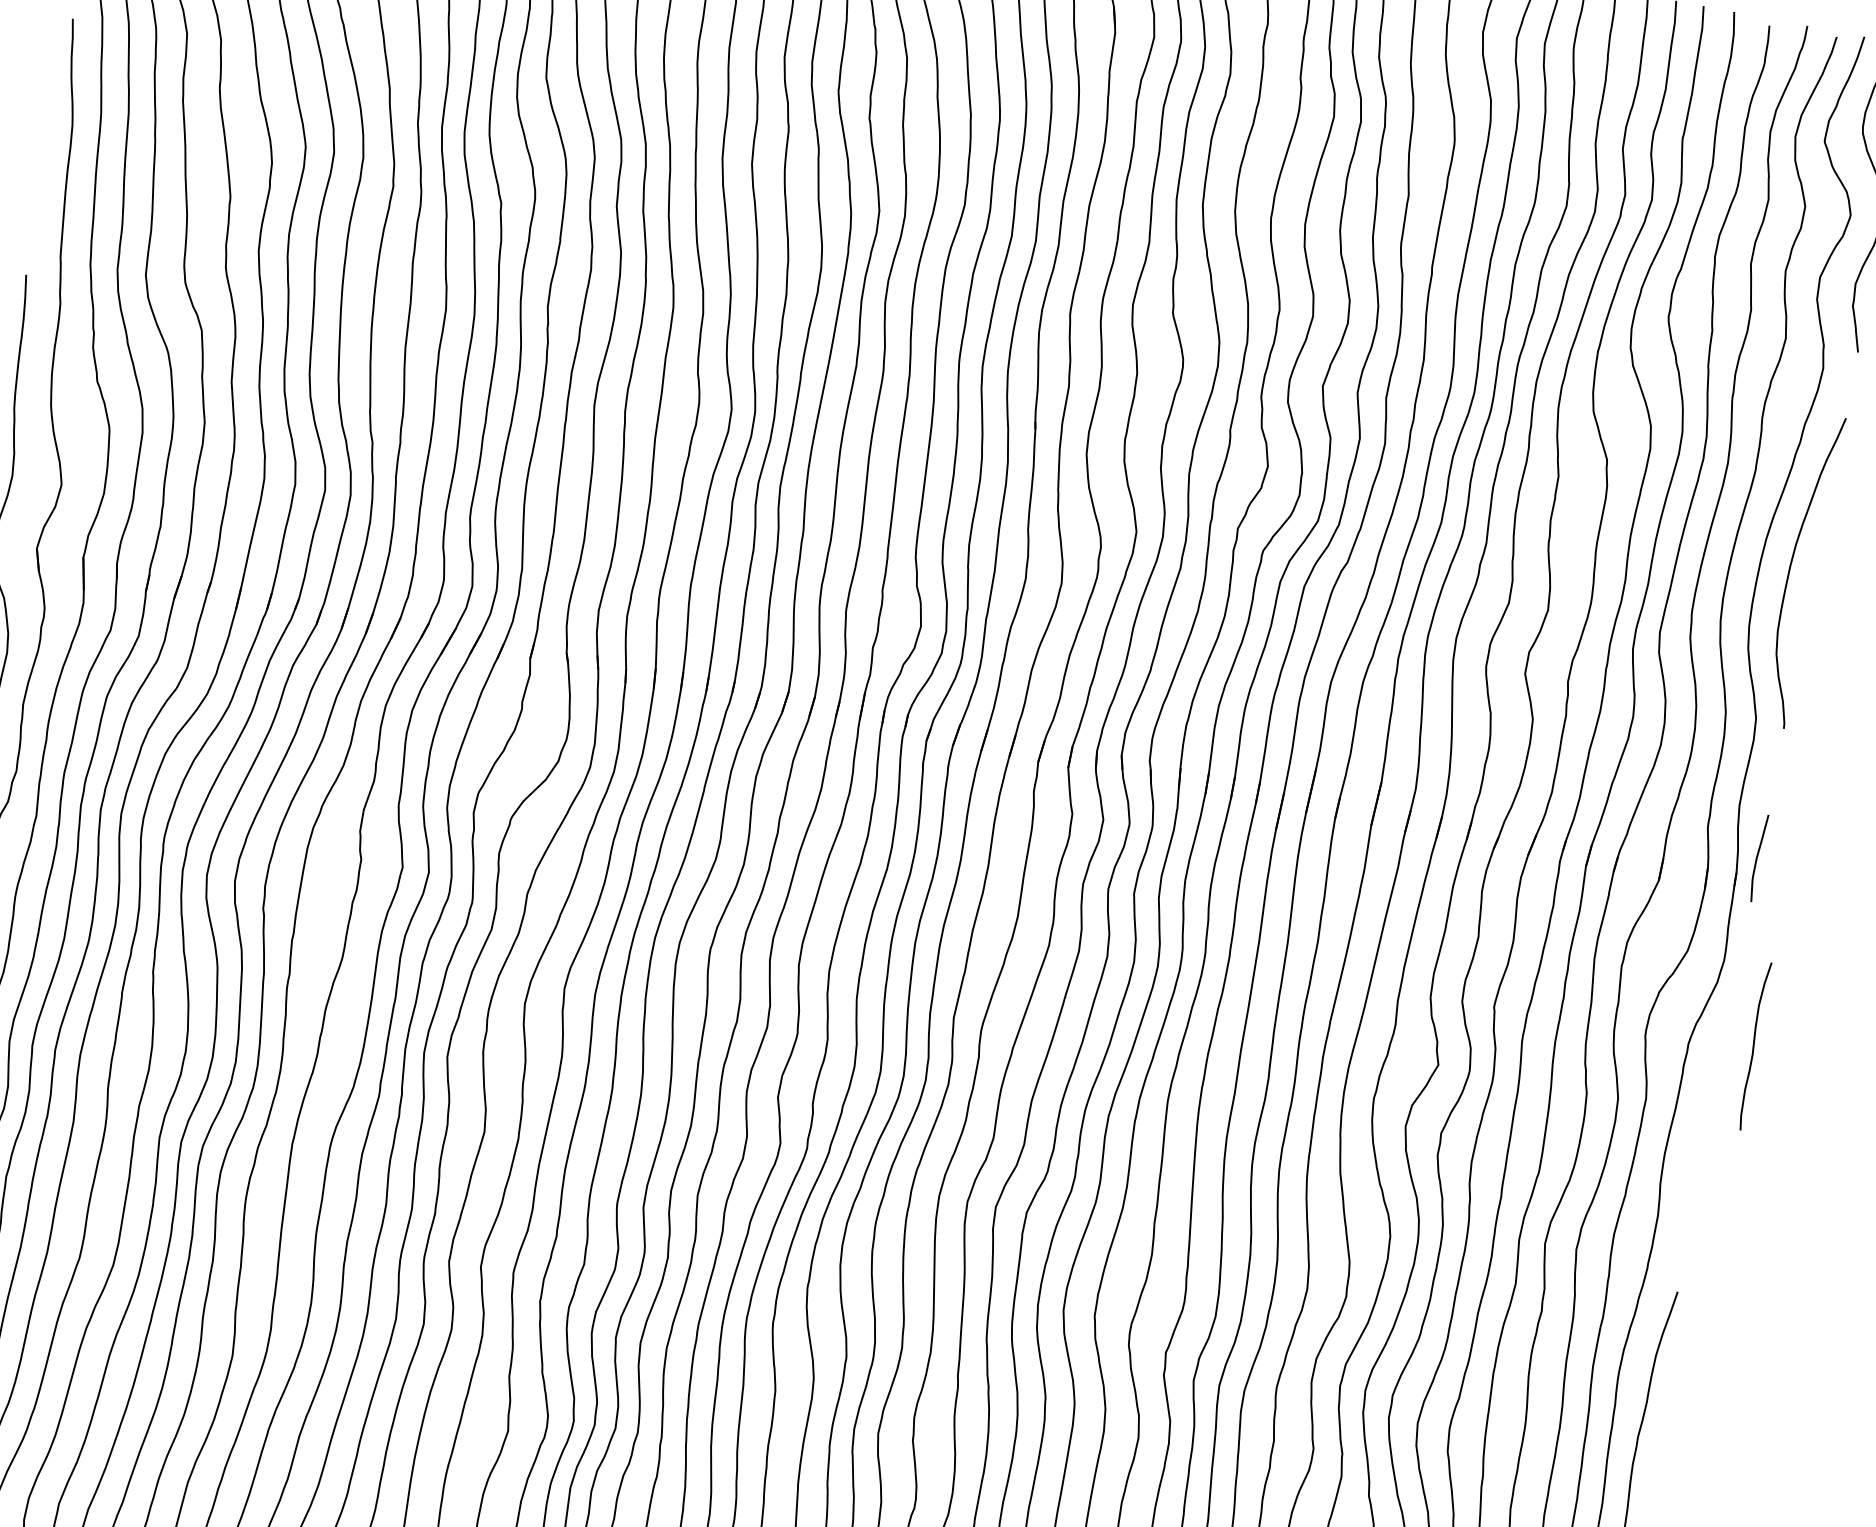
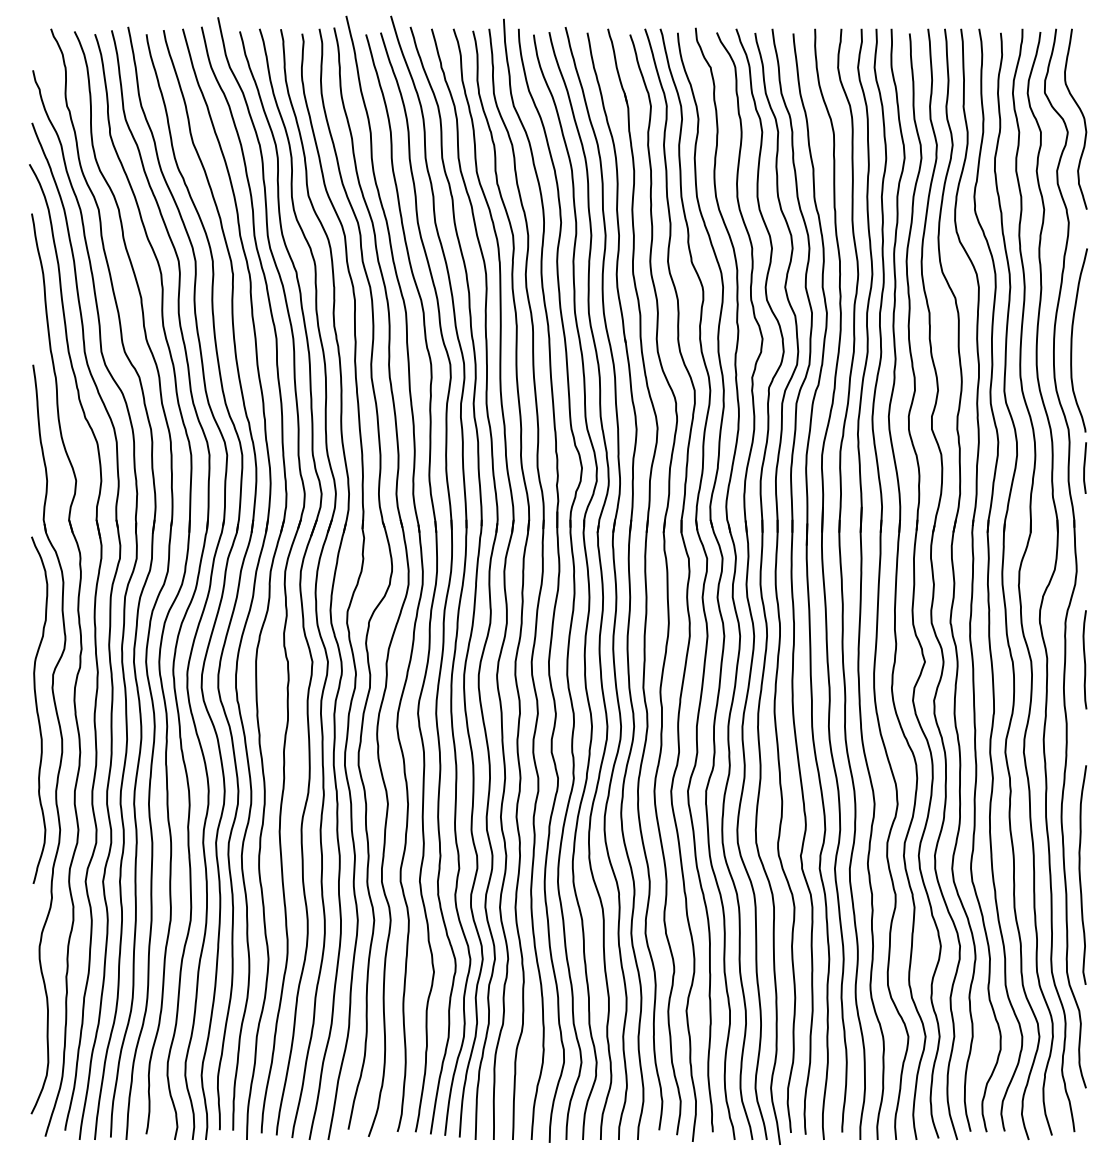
curve: (1757, 856) -> (1084, 467), moved
curve: (1753, 1045) -> (1084, 659), moved

